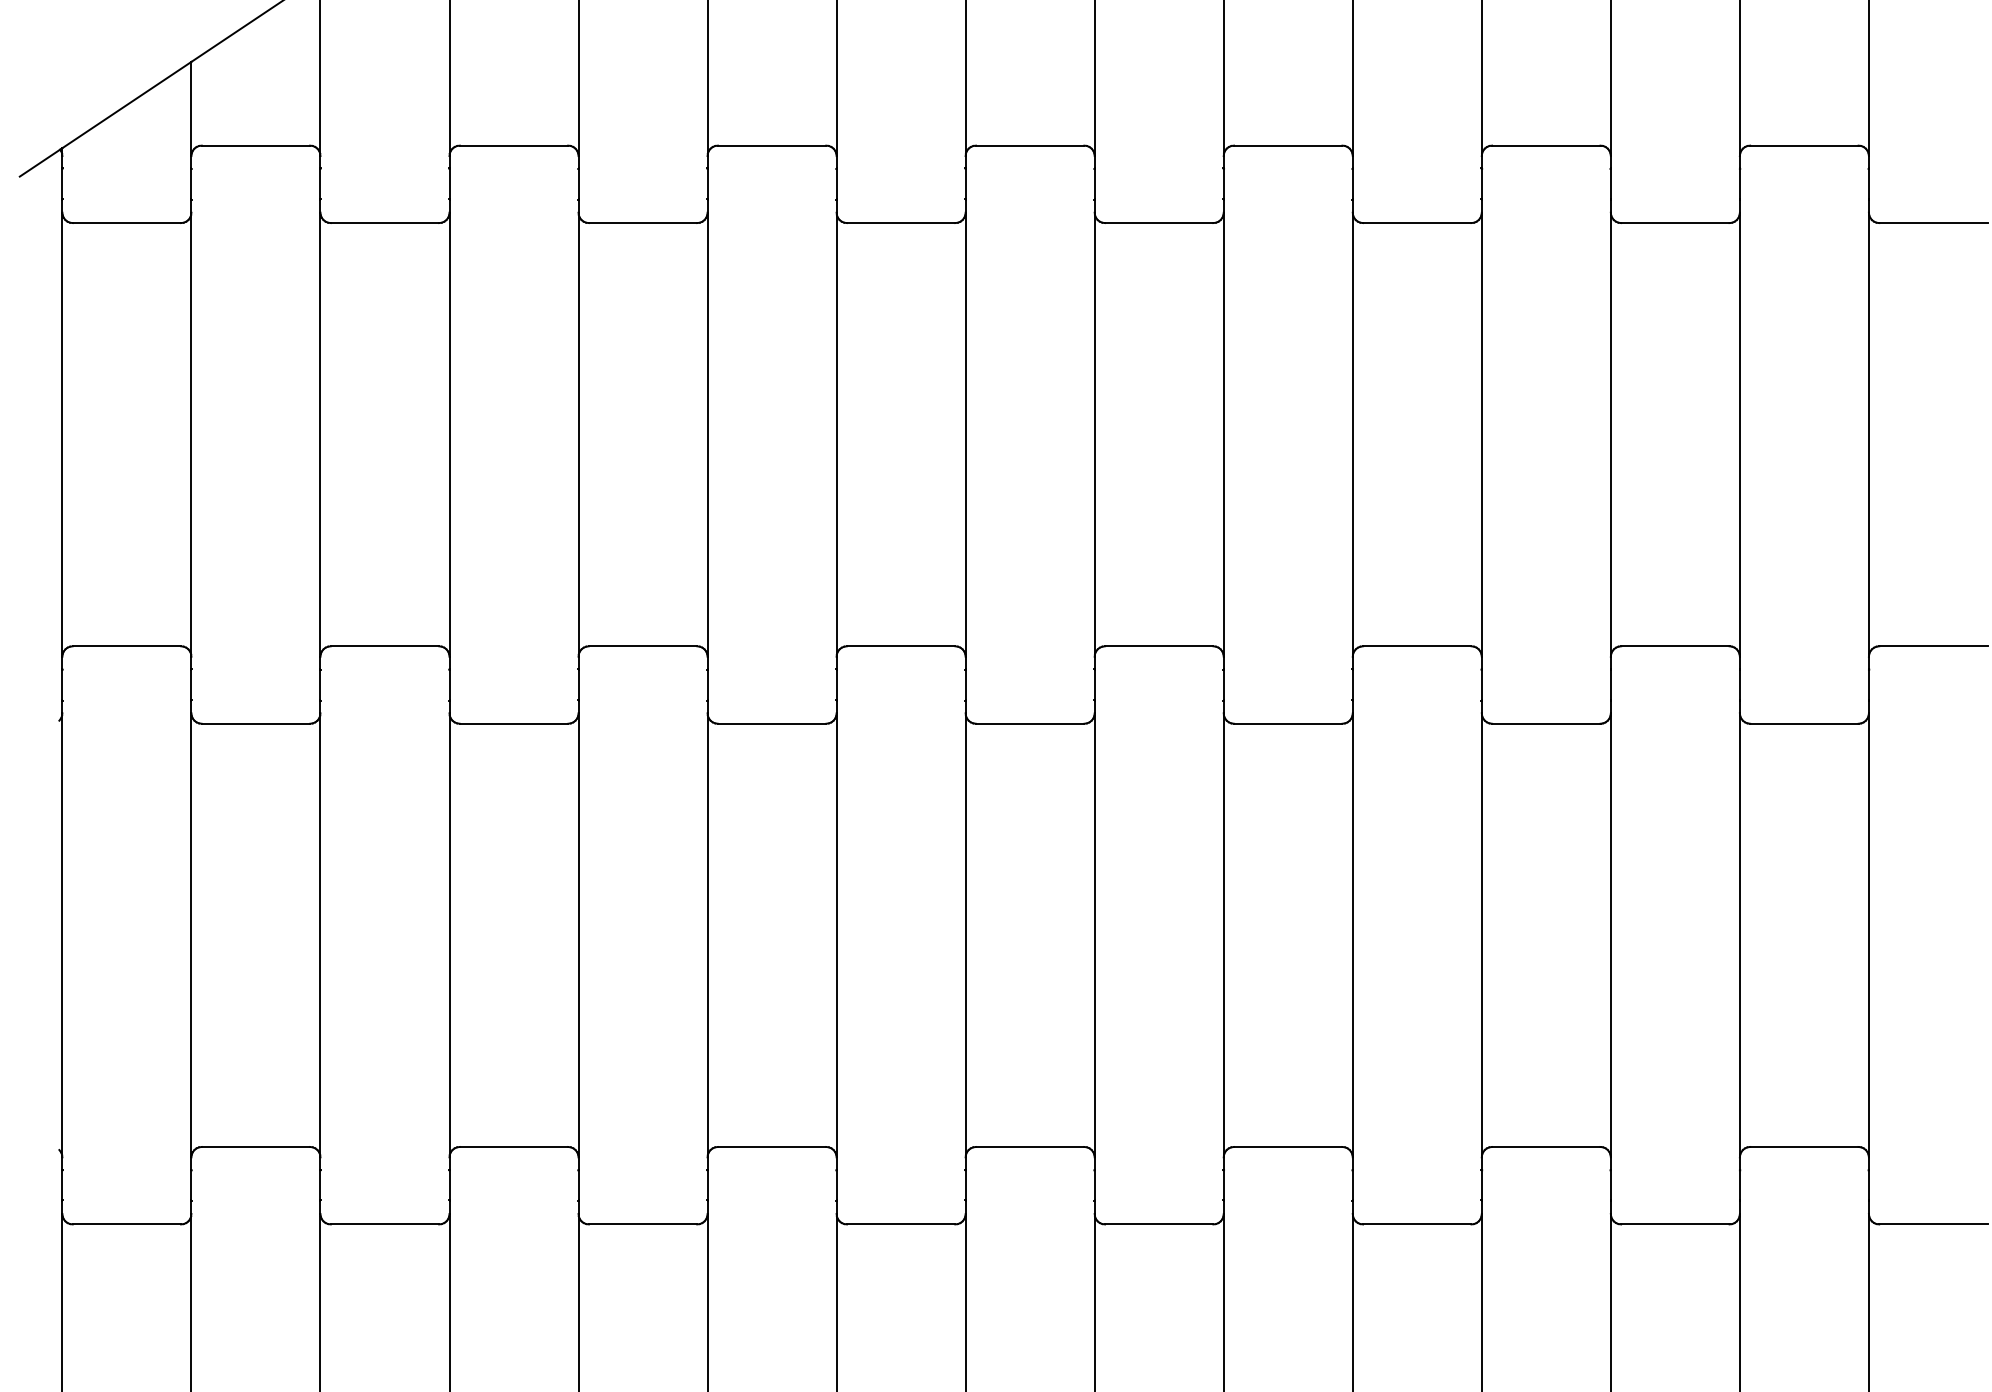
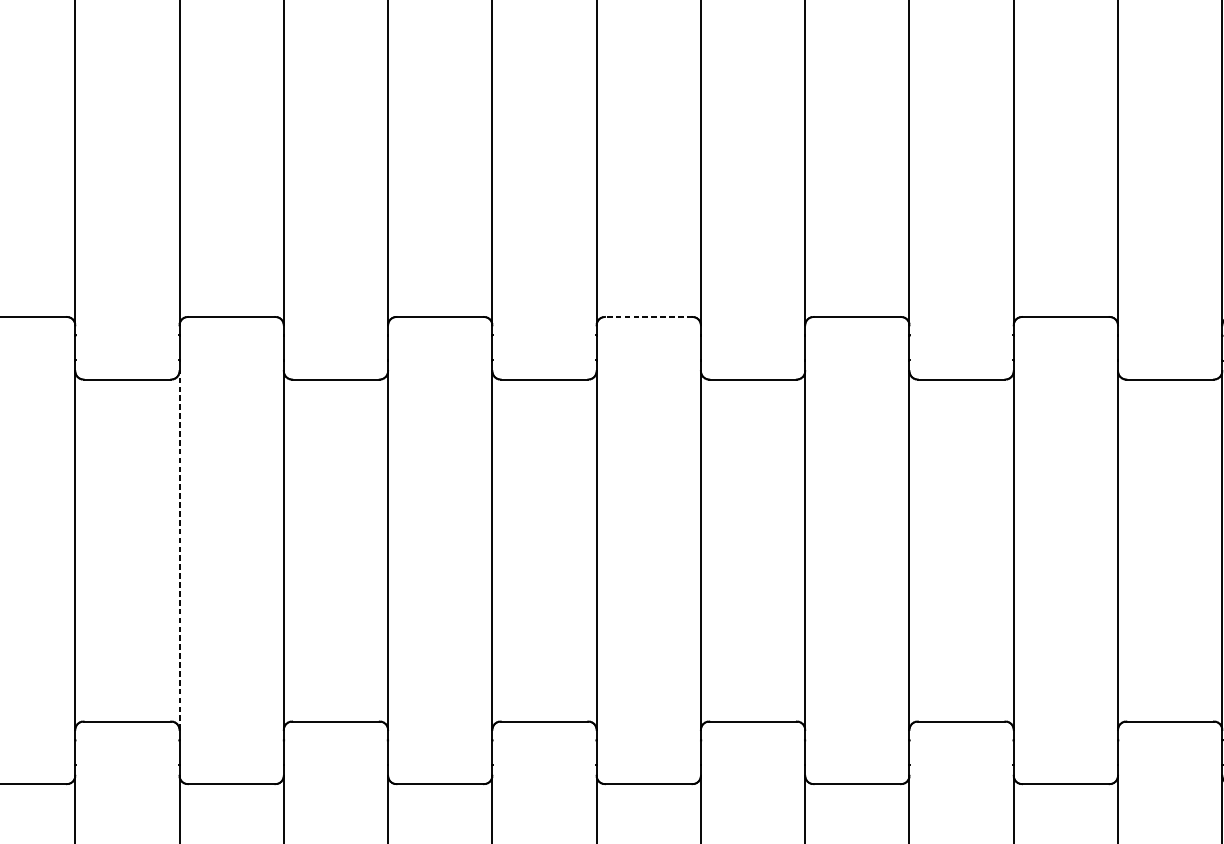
line: (1158, 646) -> (648, 317), solid -> dashed
line: (578, 934) -> (179, 549), solid -> dashed

